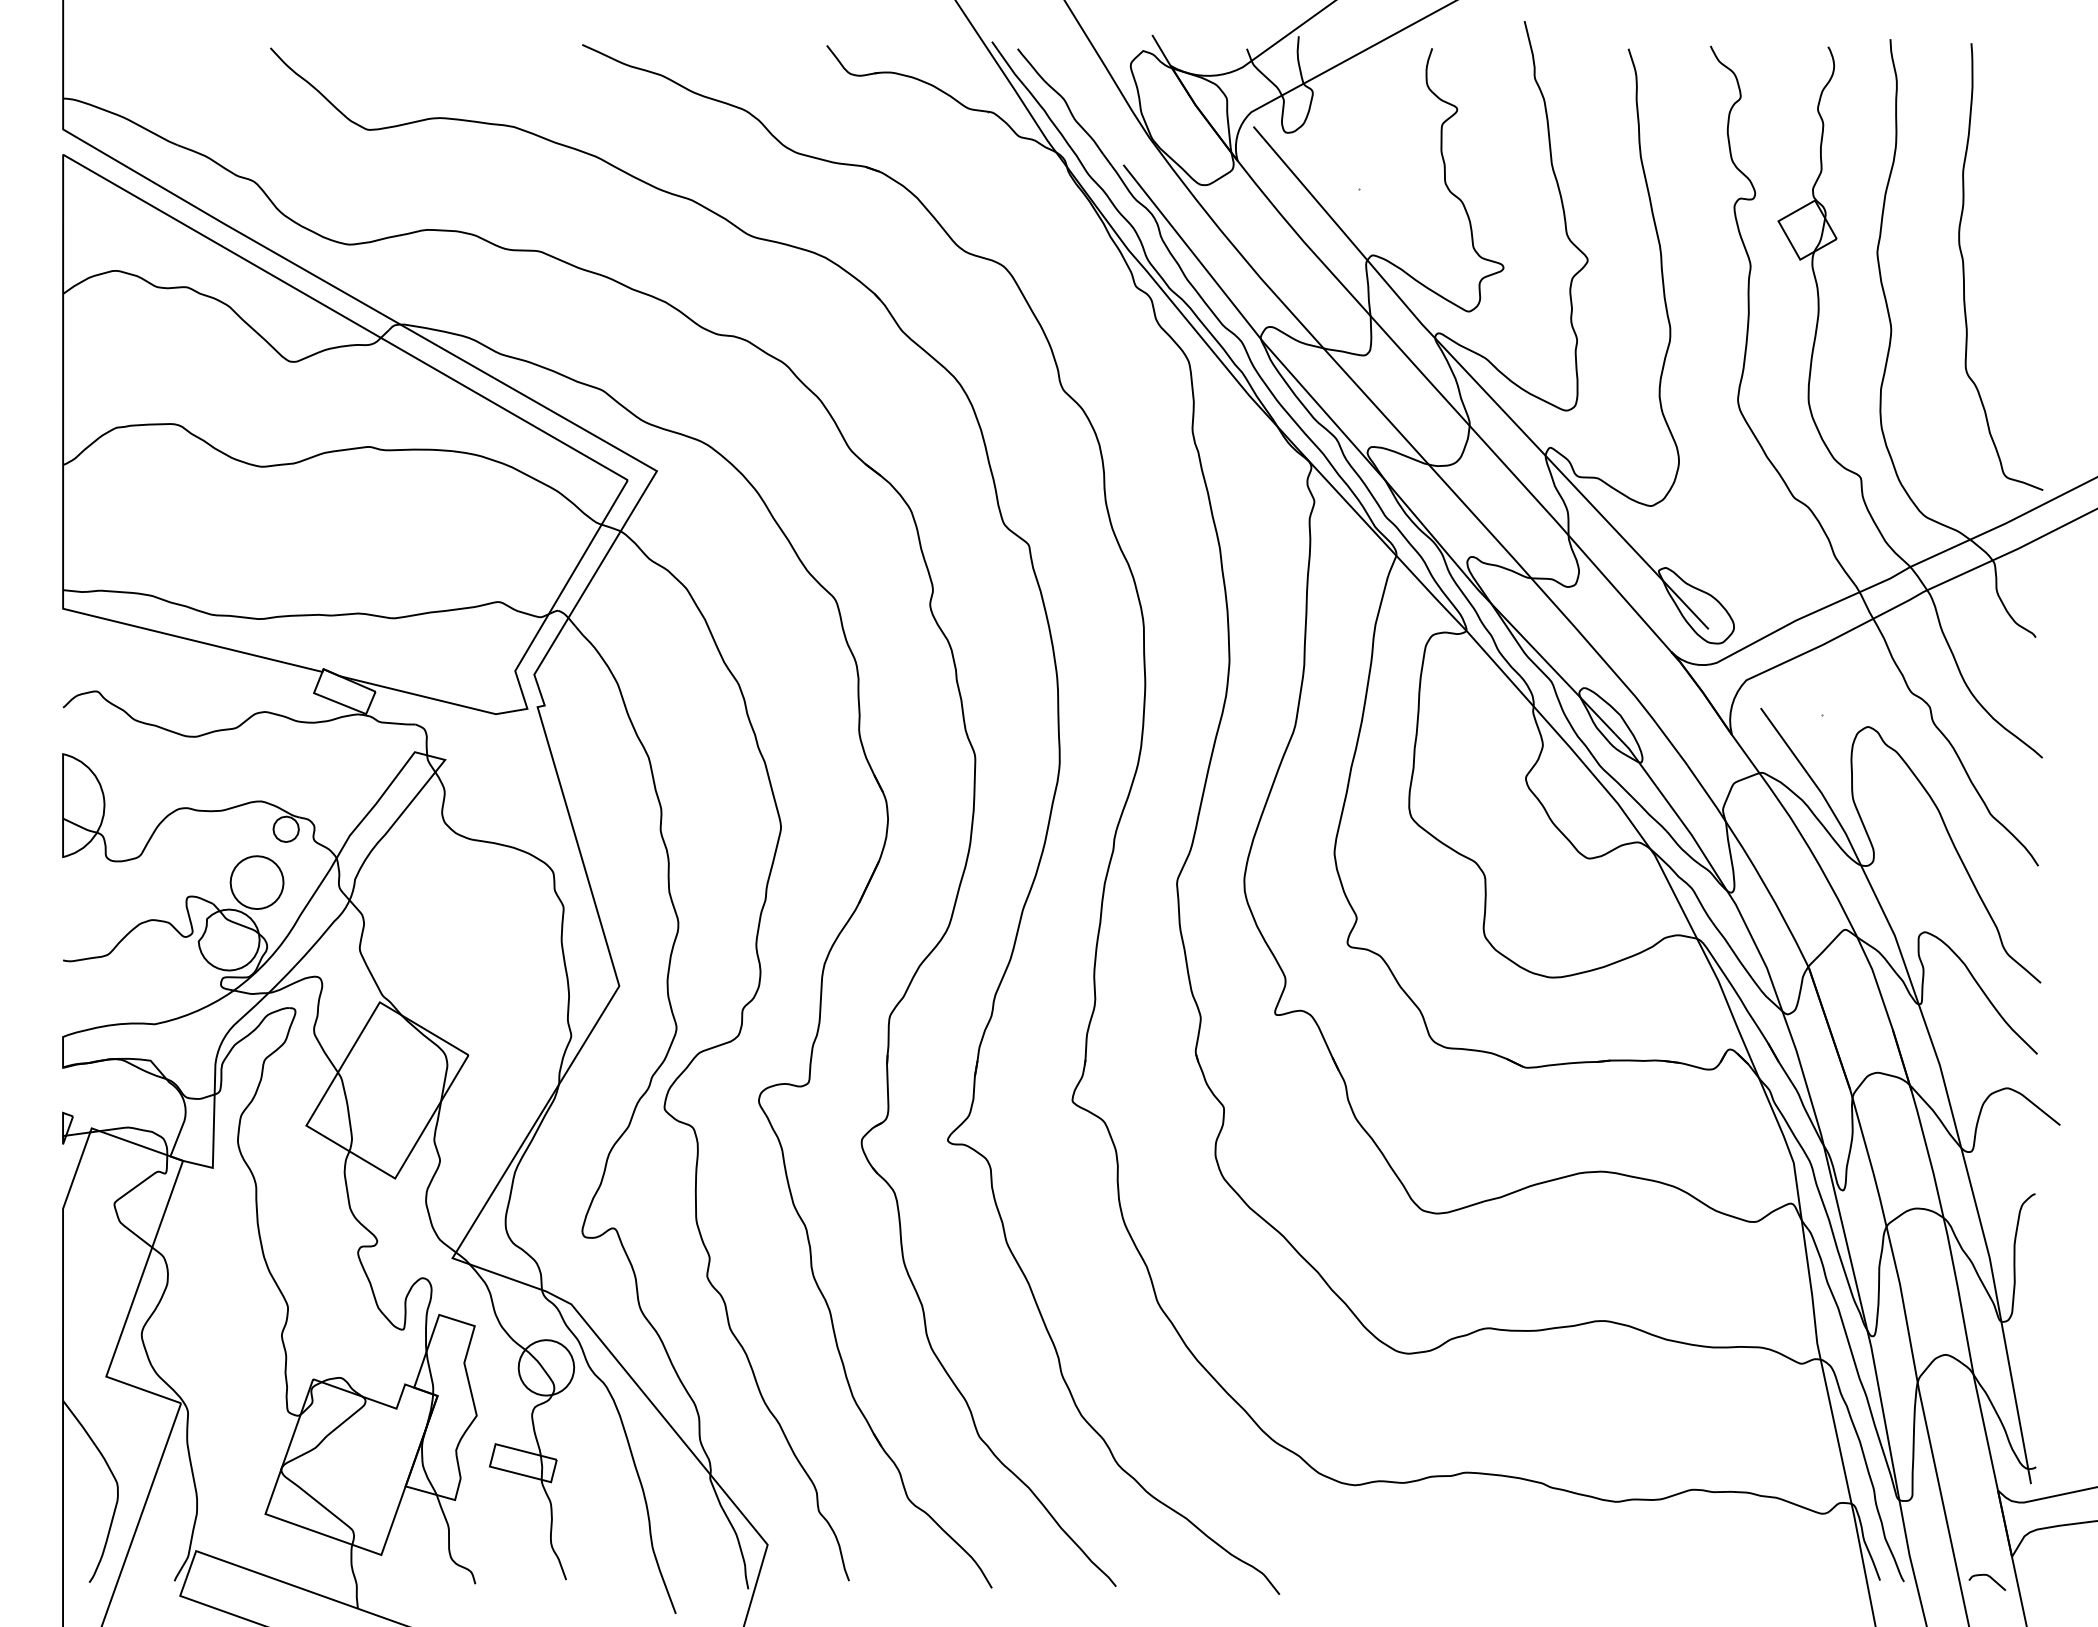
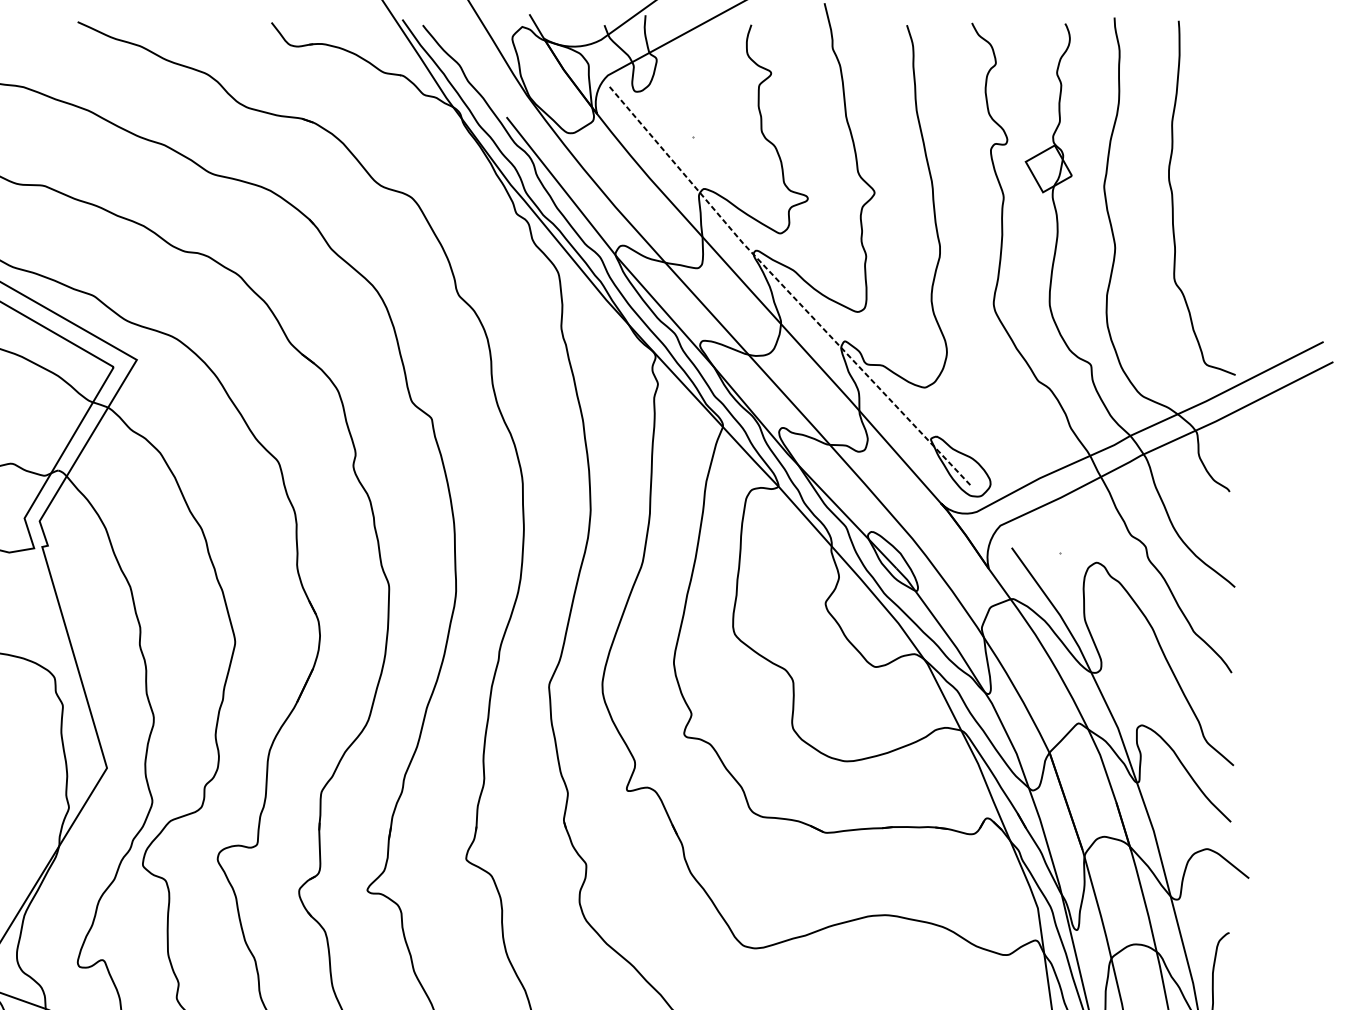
line: (1476, 381) -> (786, 288), solid -> dashed

